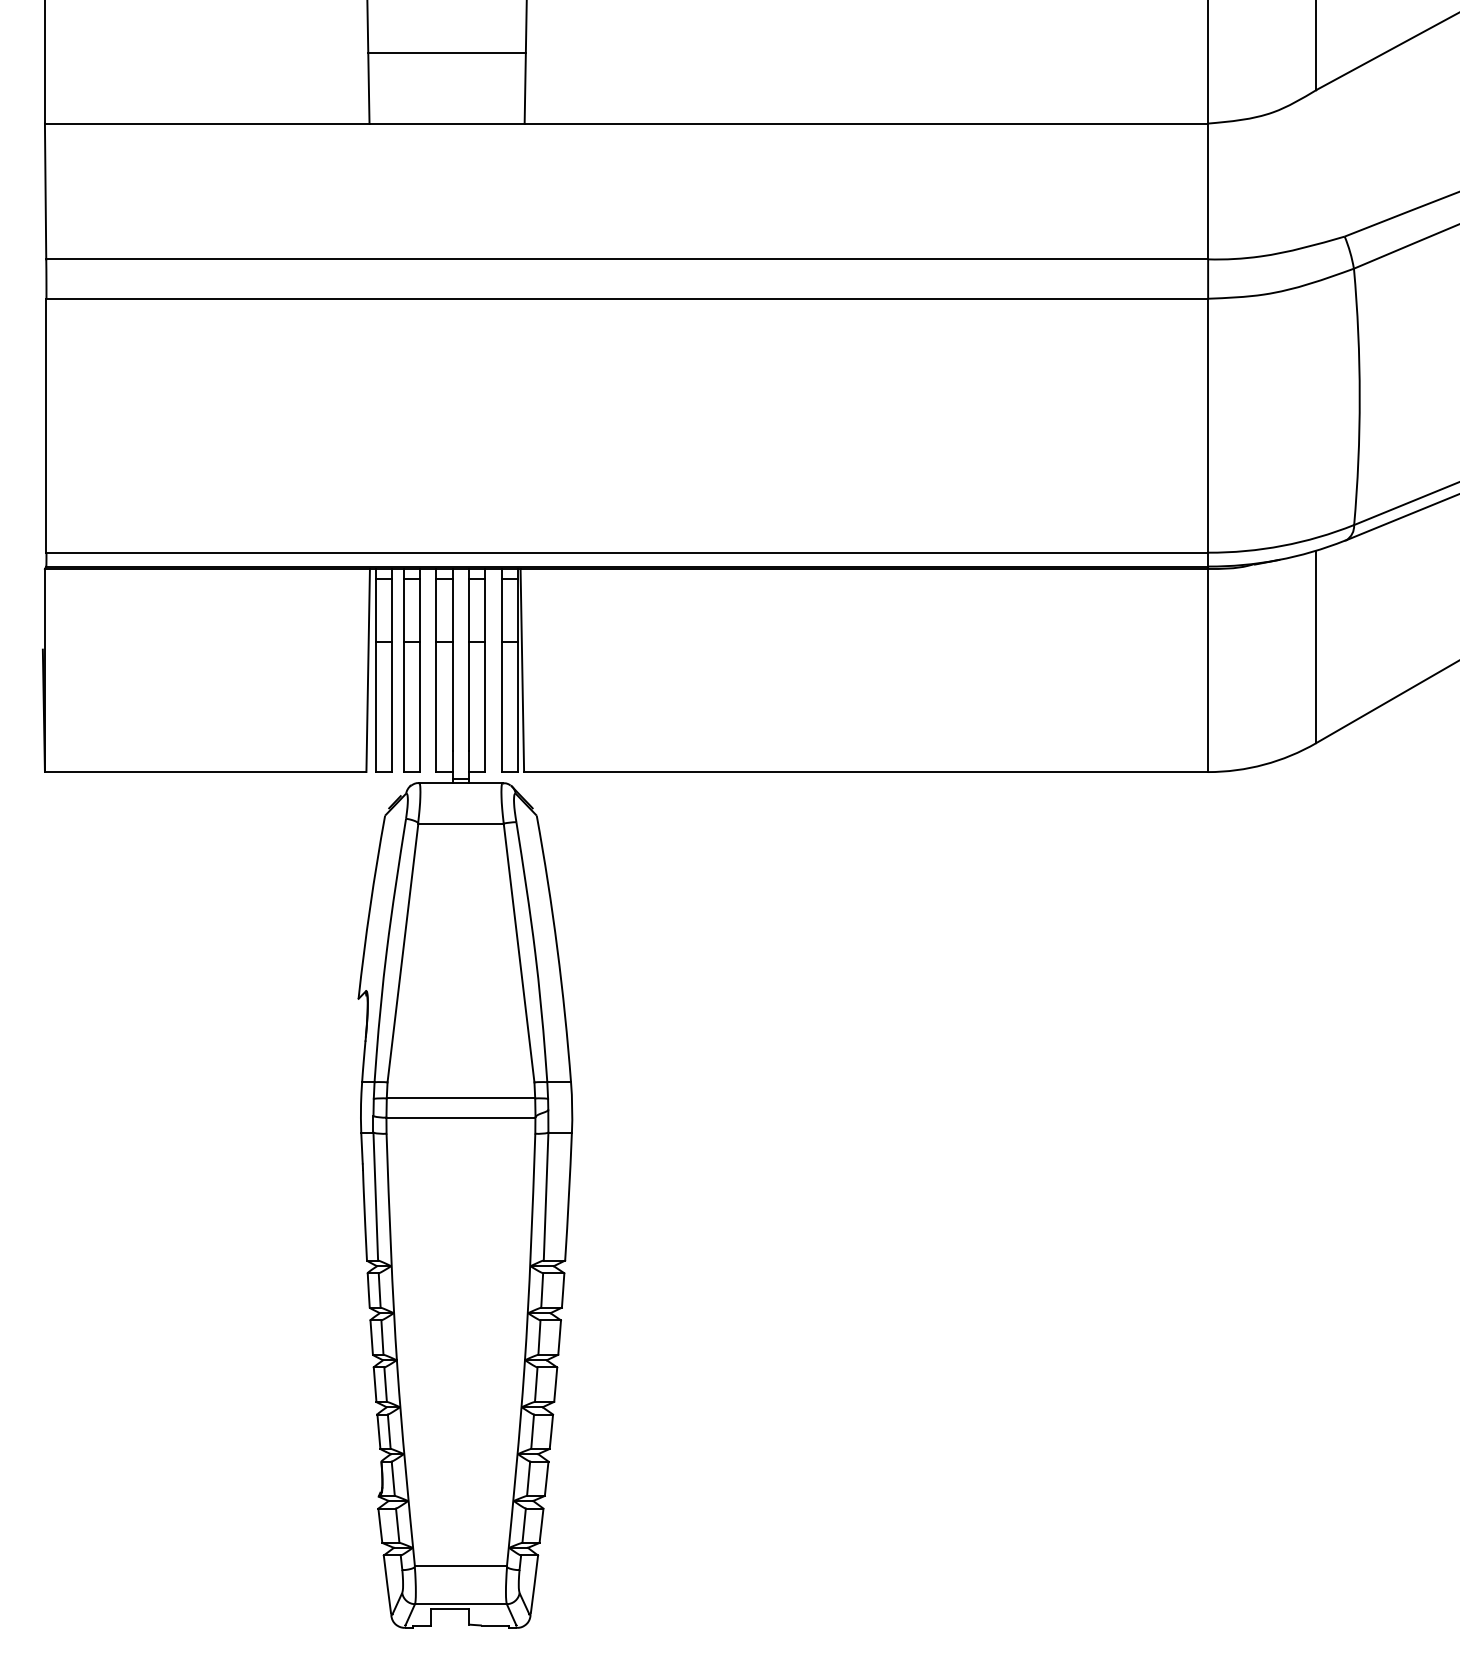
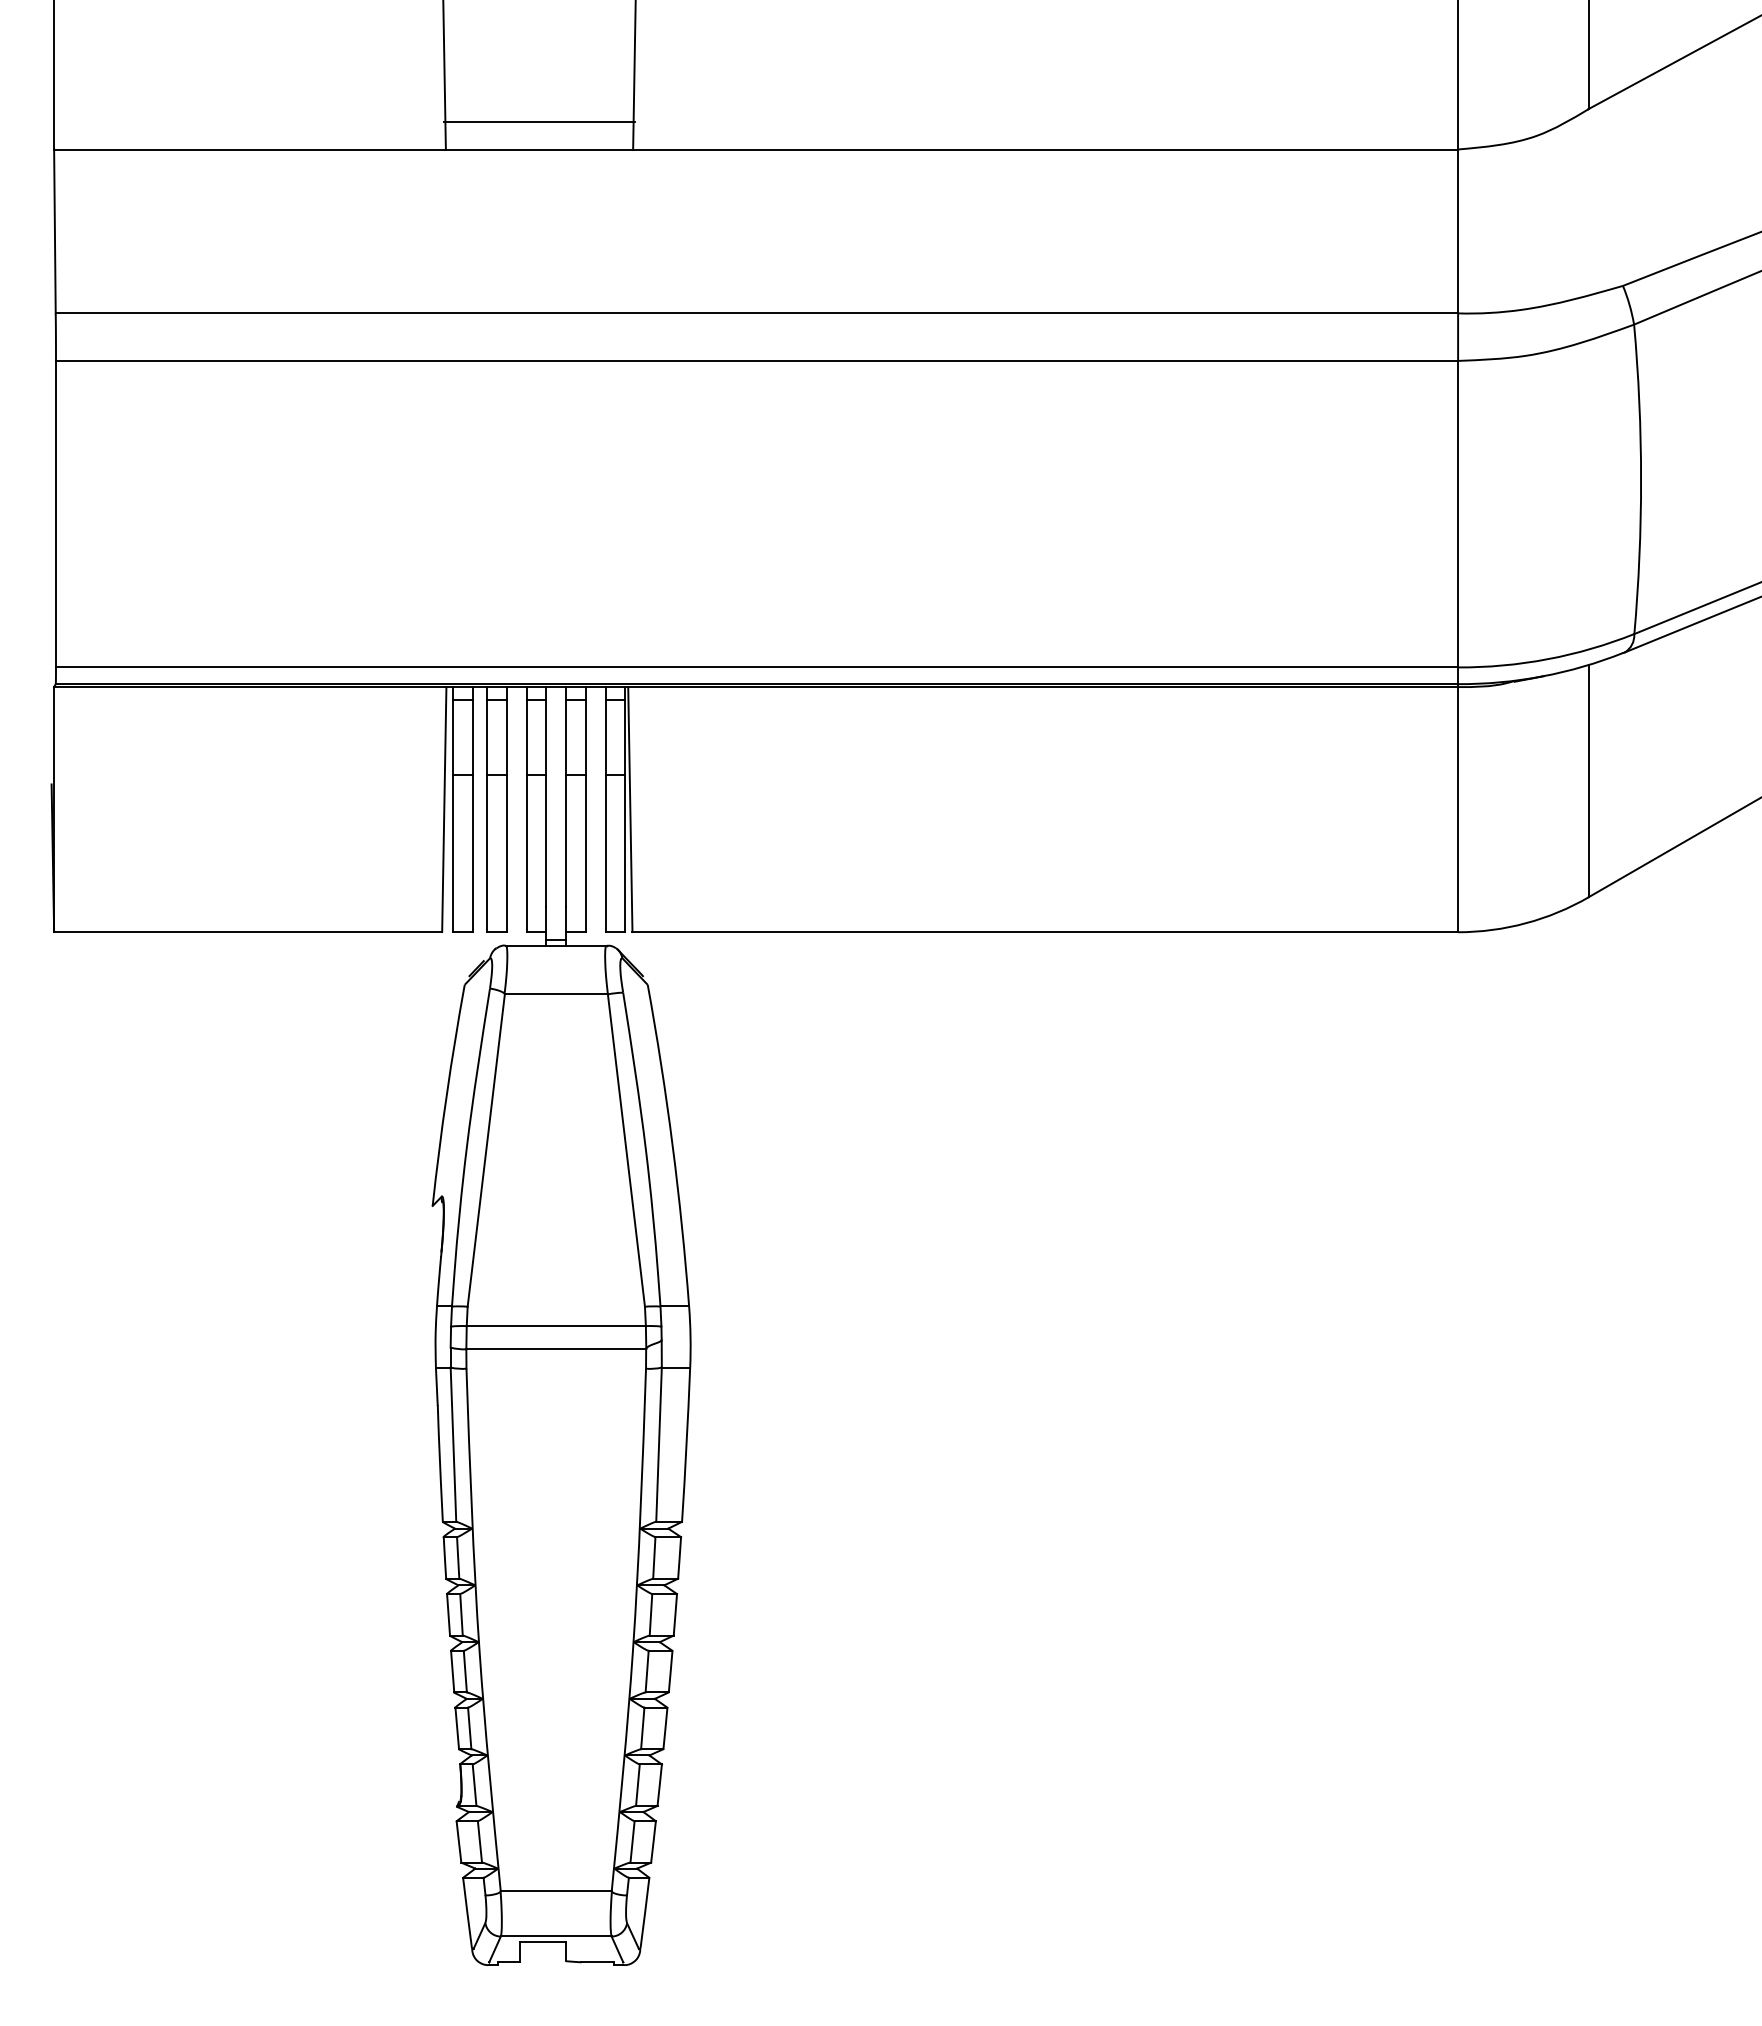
line: (447, 53) -> (539, 121), moved

